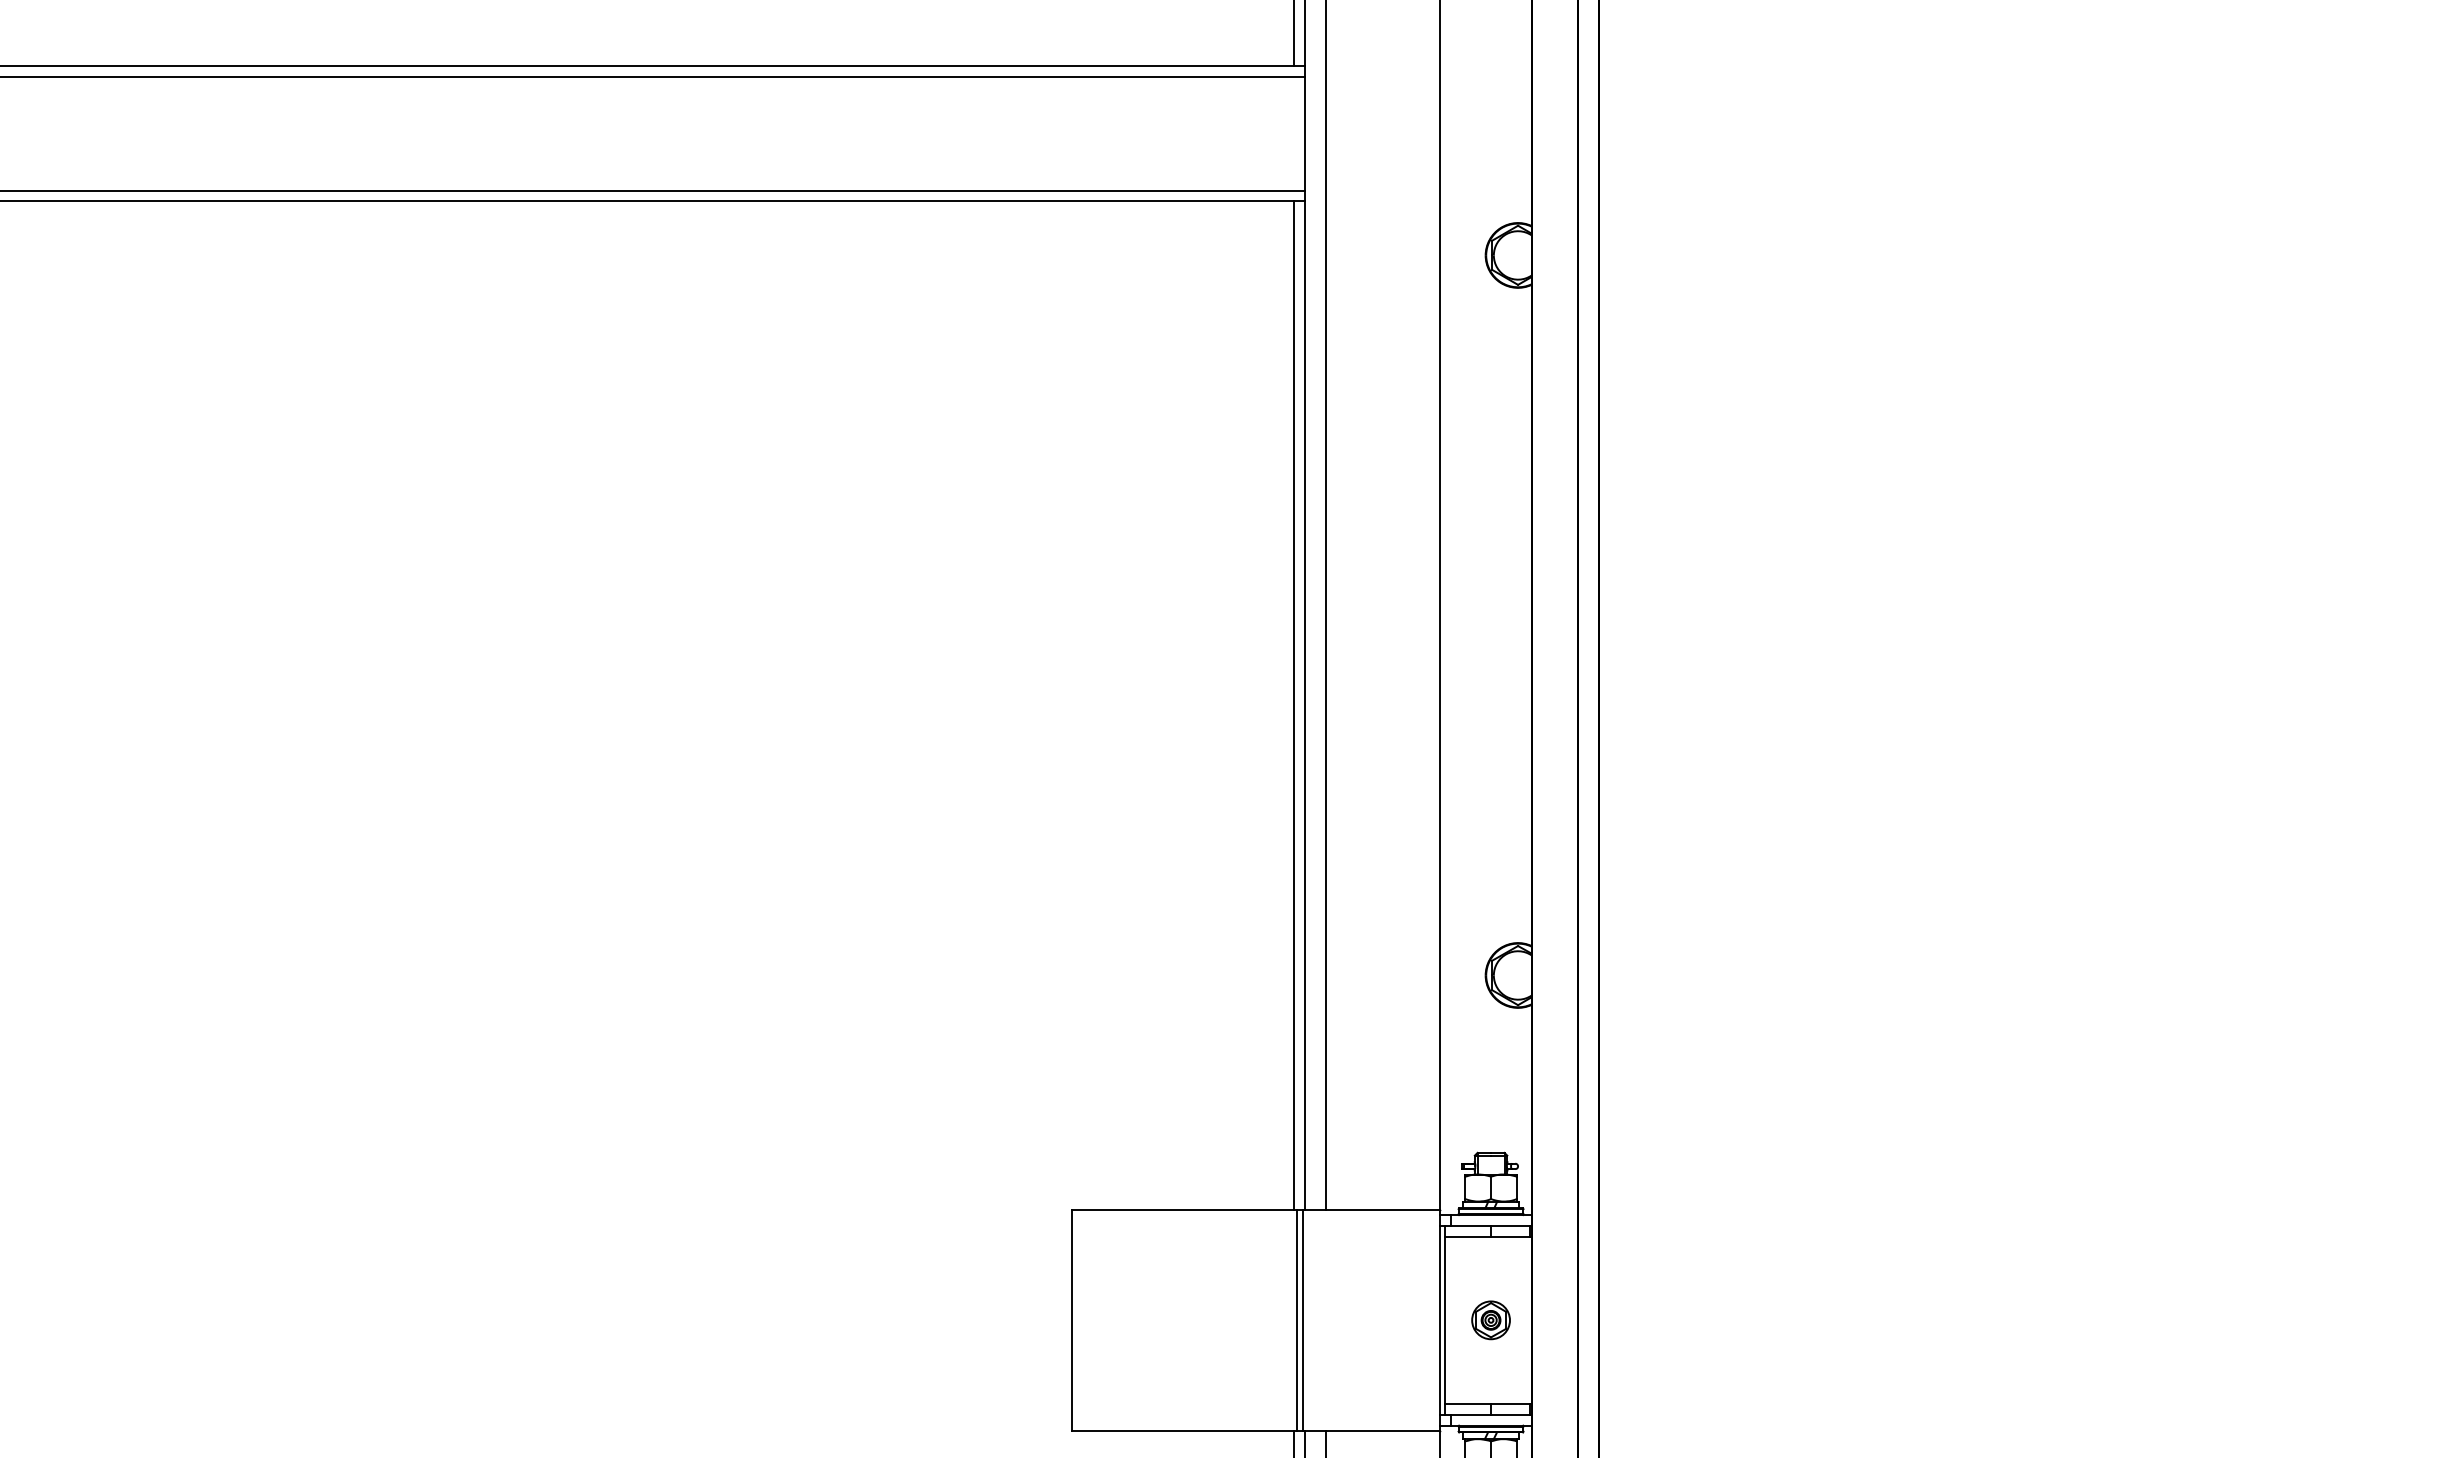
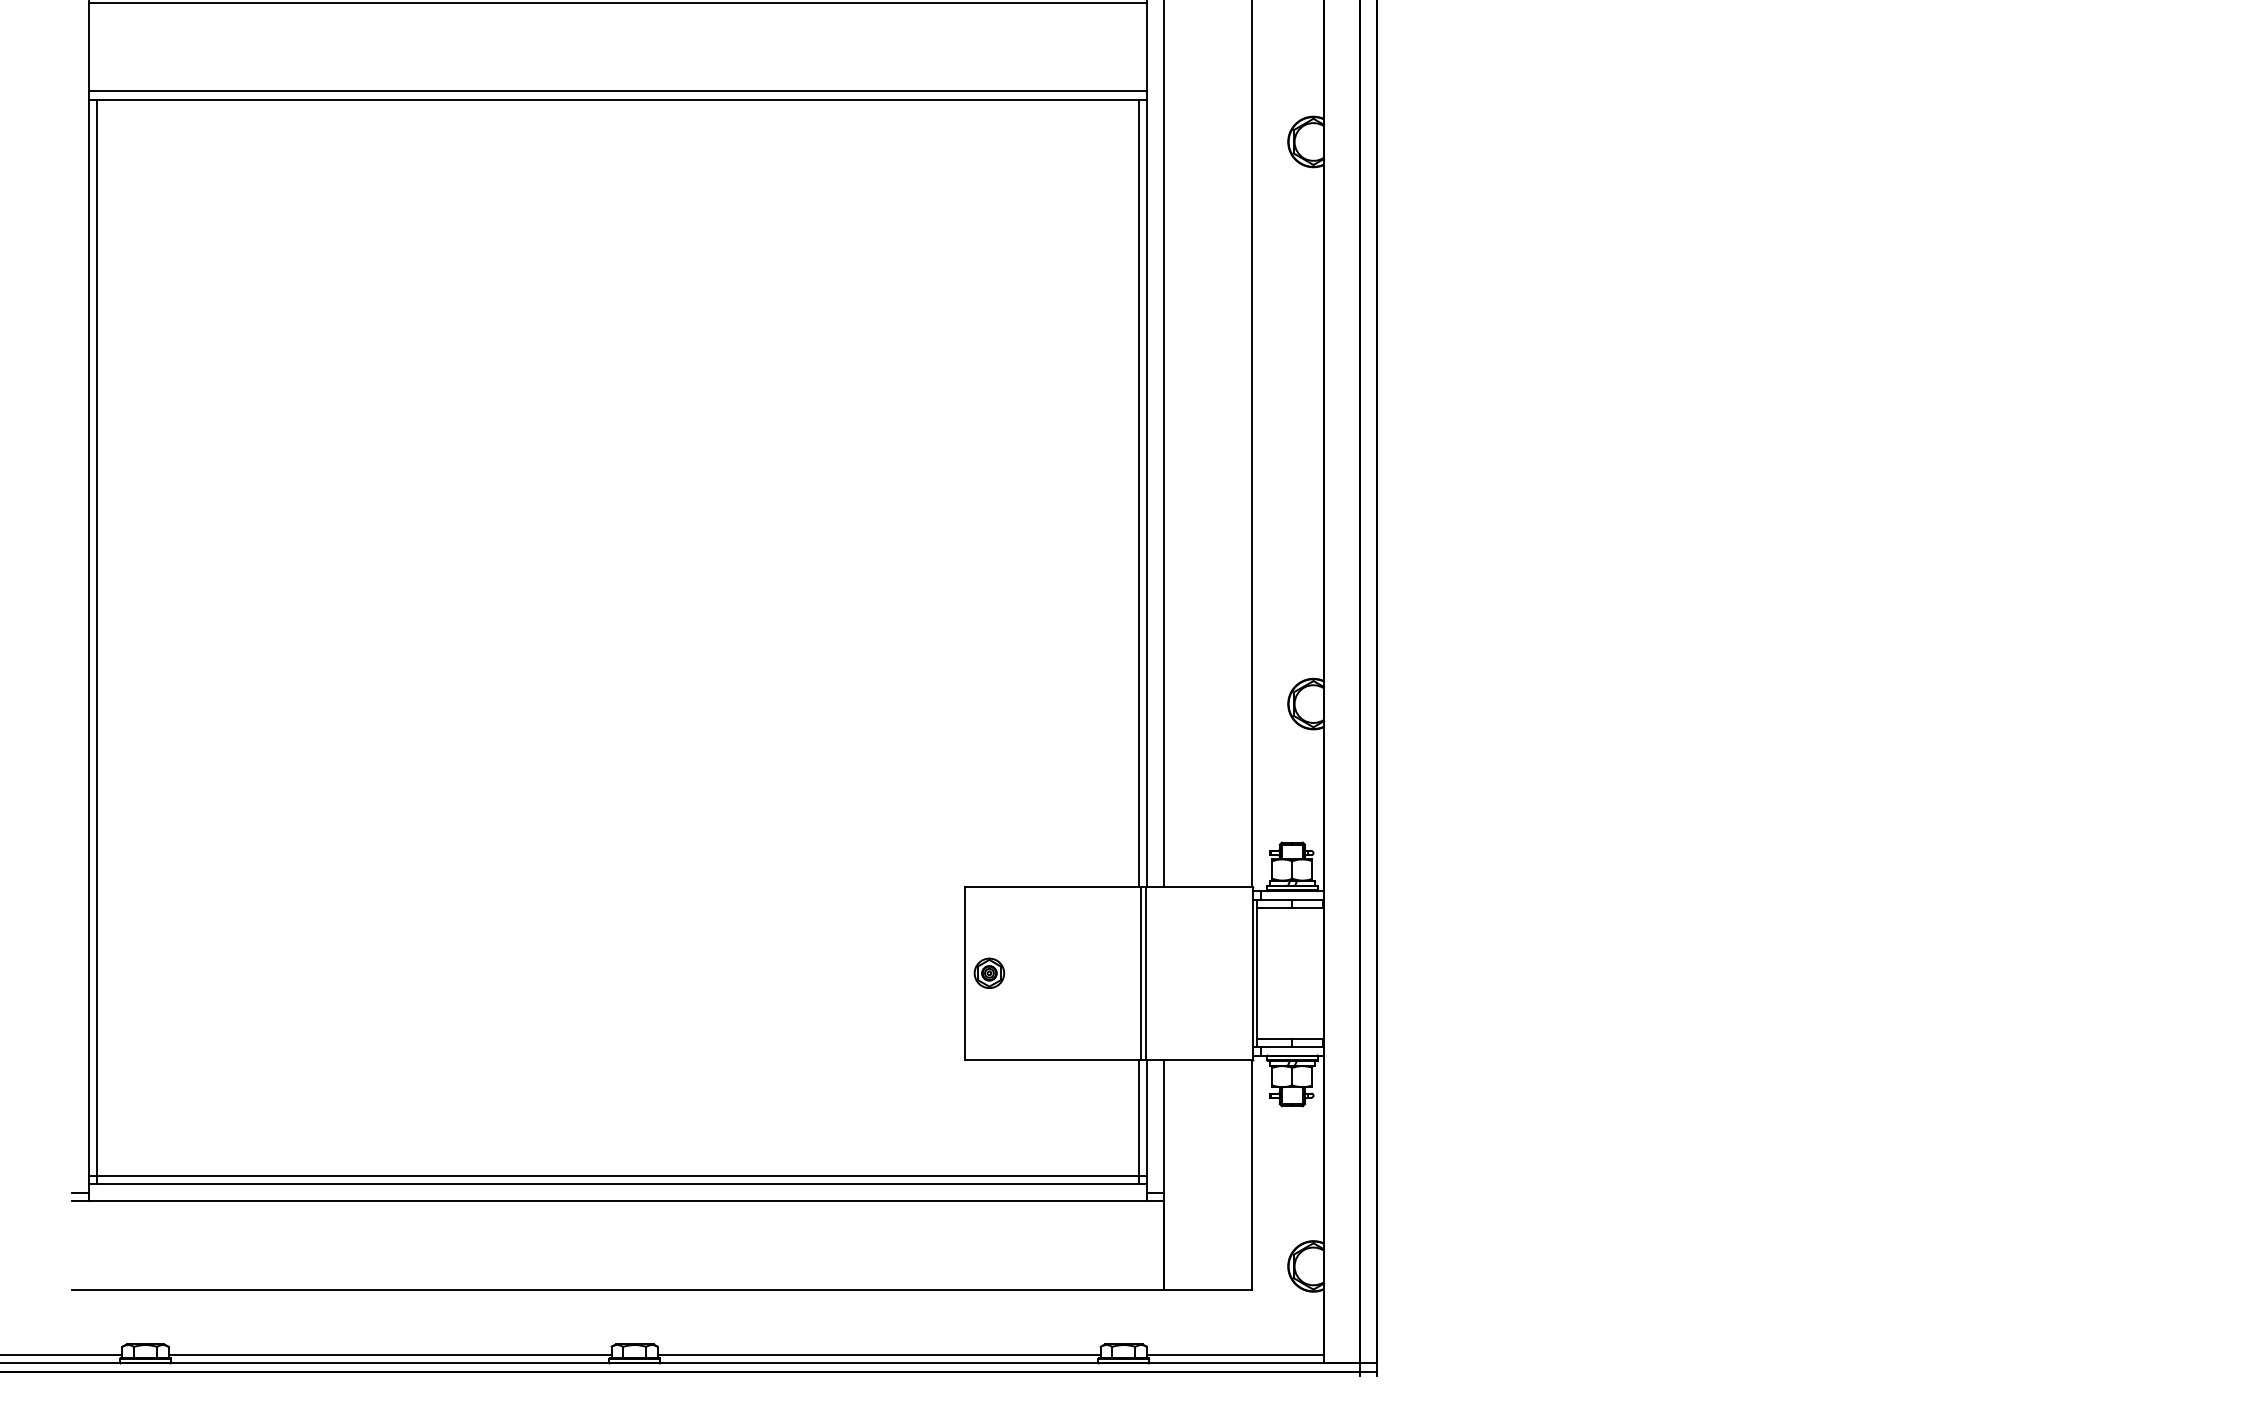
part: (1491, 1319) -> (989, 972), moved

